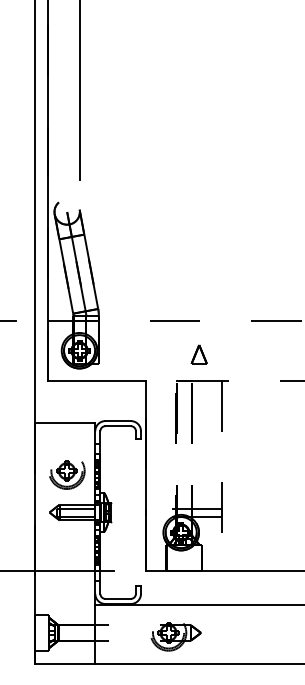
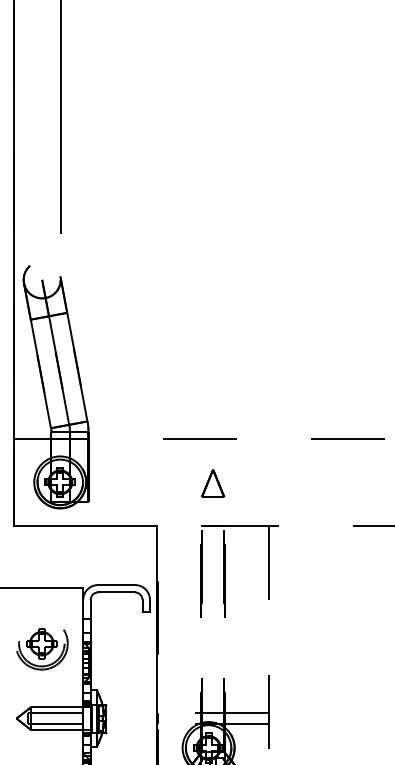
part: (198, 354) -> (212, 483), moved
part: (67, 474) -> (42, 648), moved

